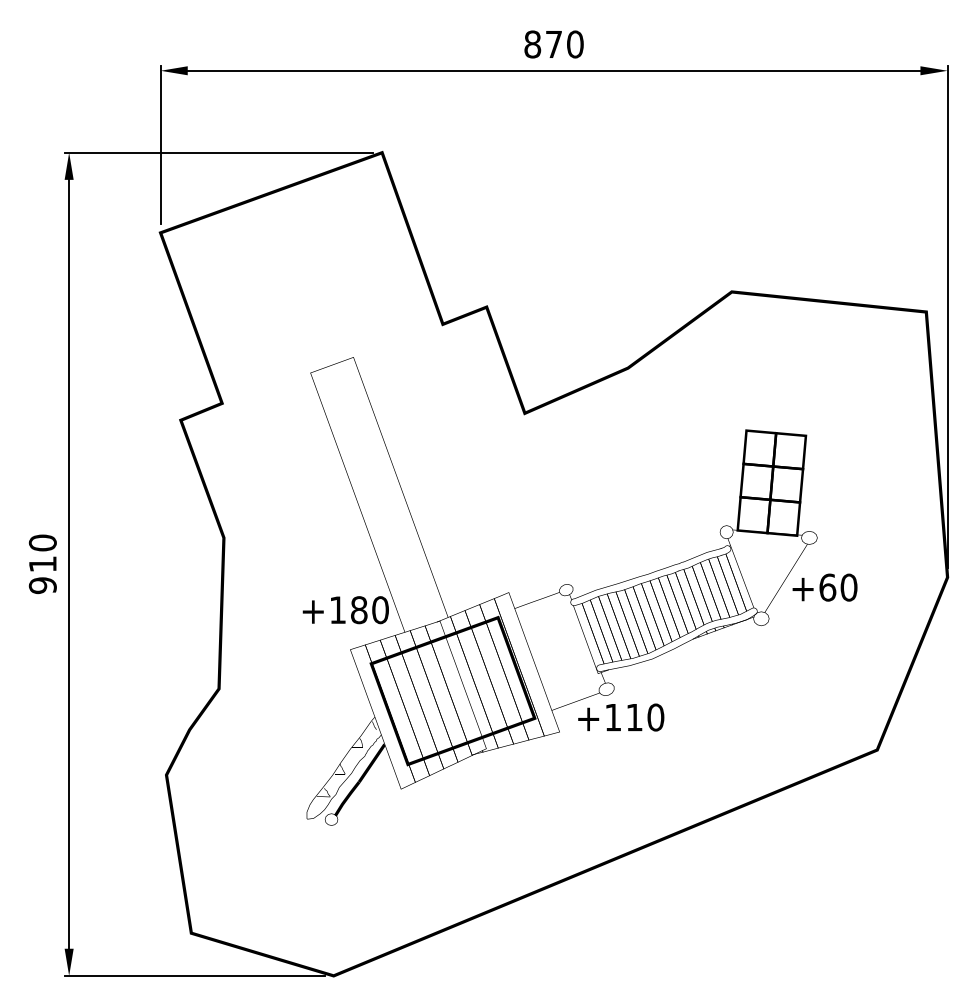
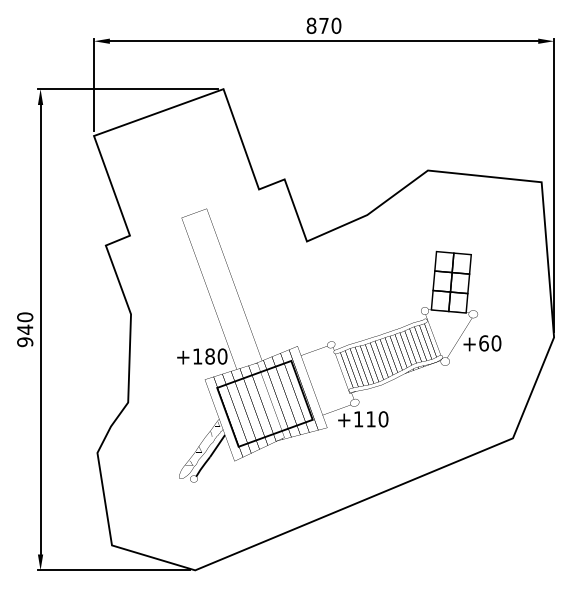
text: (43, 563) -> (25, 329), 910 -> 940

